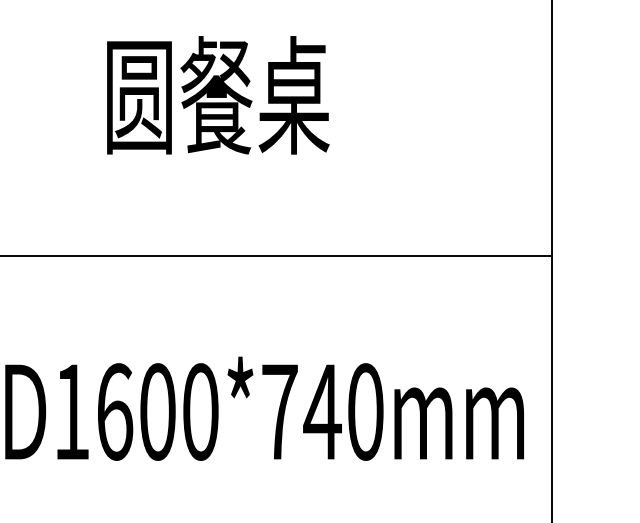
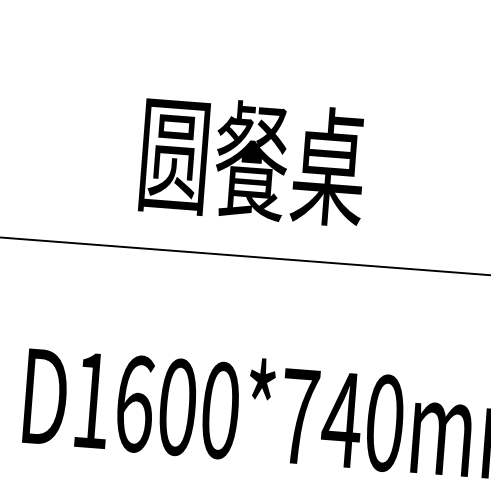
text: (218, 95) -> (253, 160), moved

